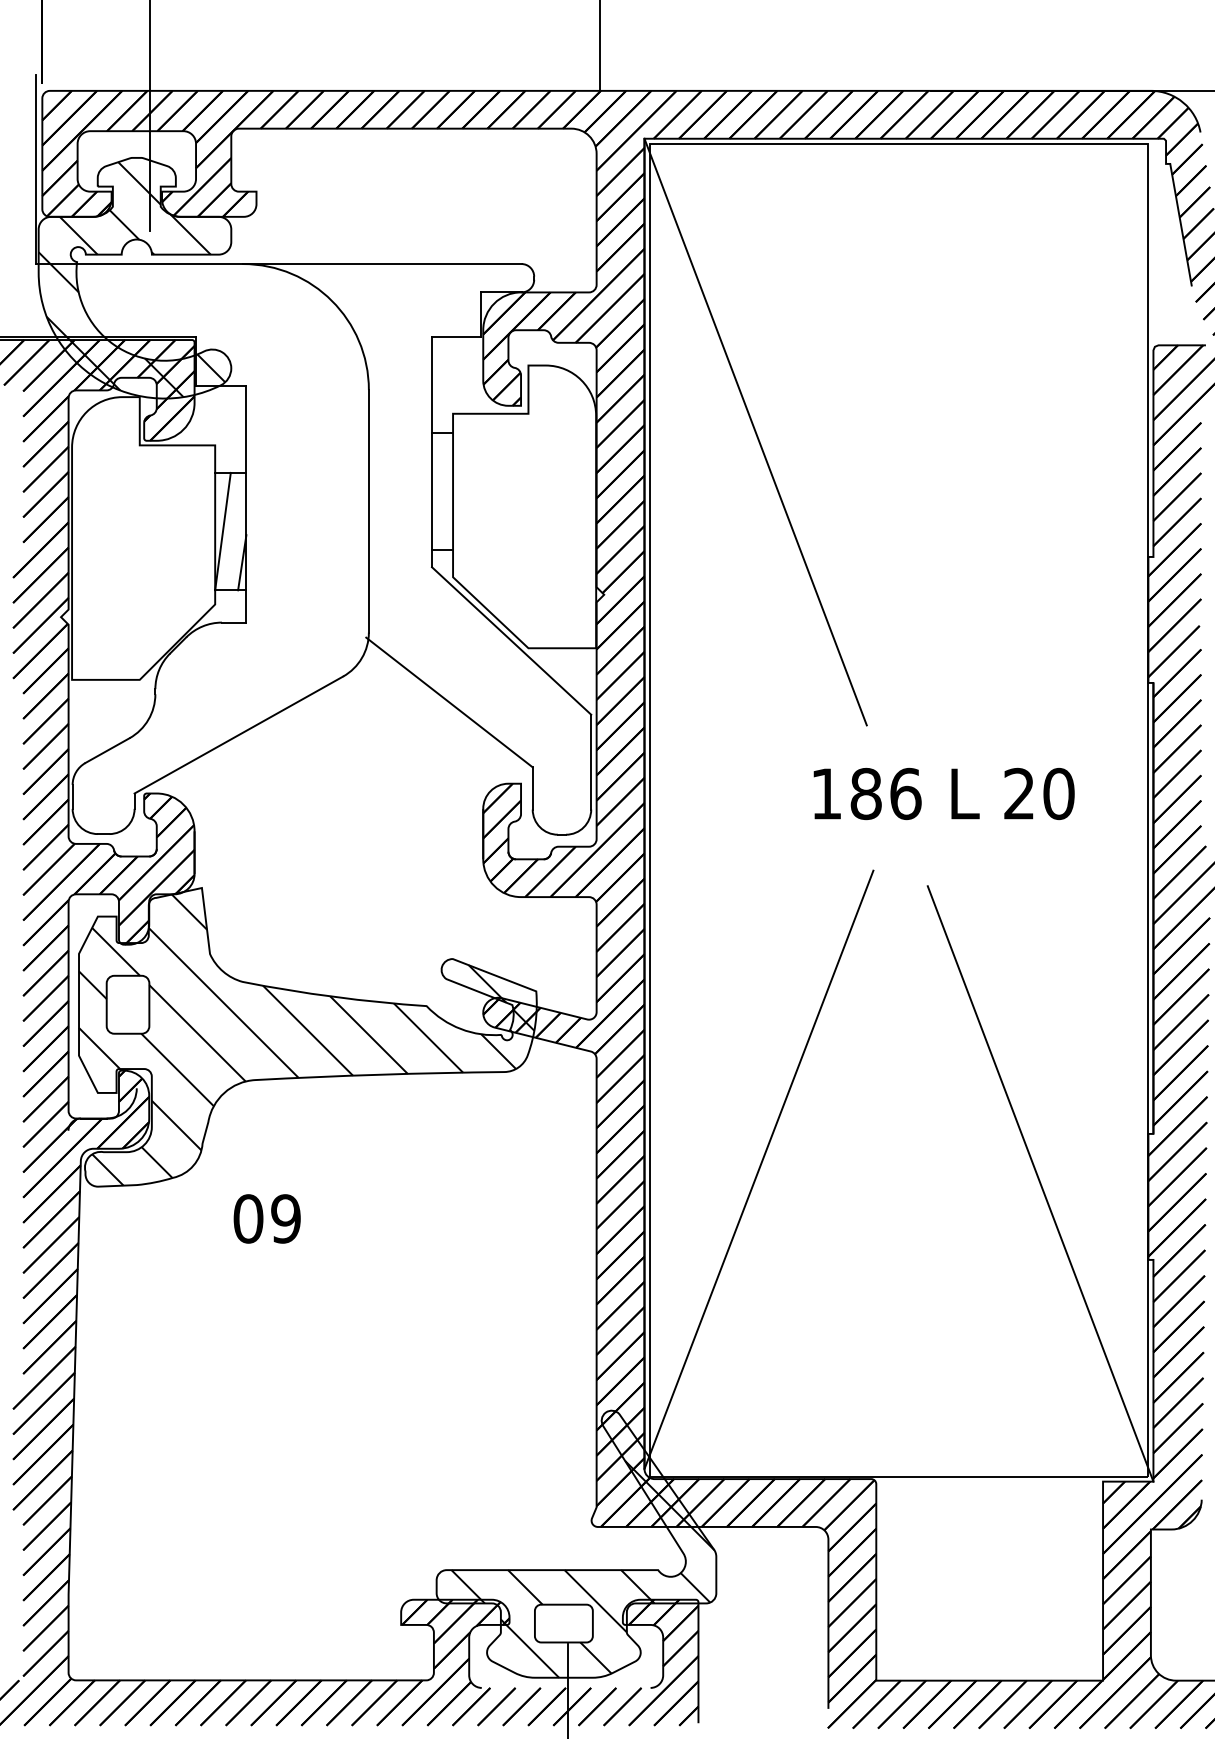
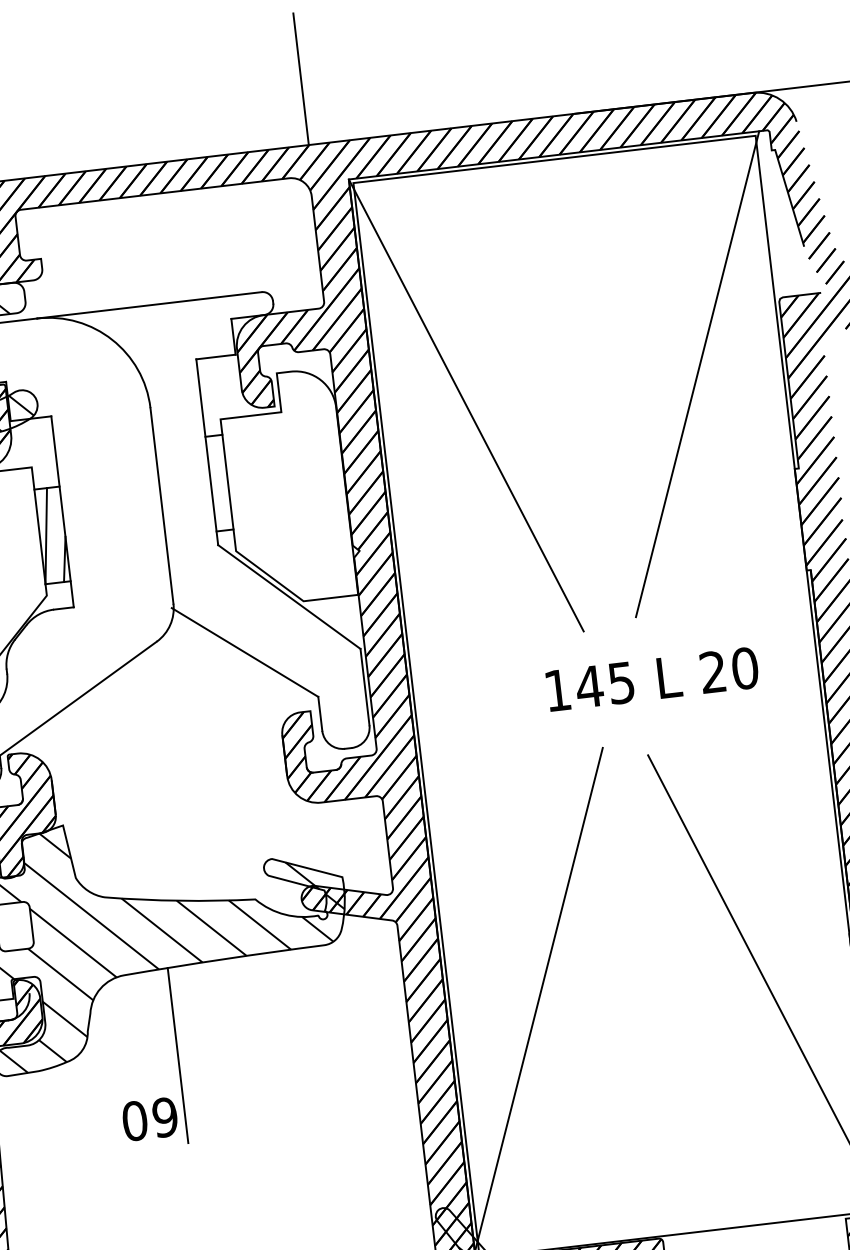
line: (1042, 426) -> (697, 373), added
text: (885, 793) -> (605, 684), 186 -> 145
line: (309, 1185) -> (177, 1055), added
text: (266, 1218) -> (149, 1118), moved

